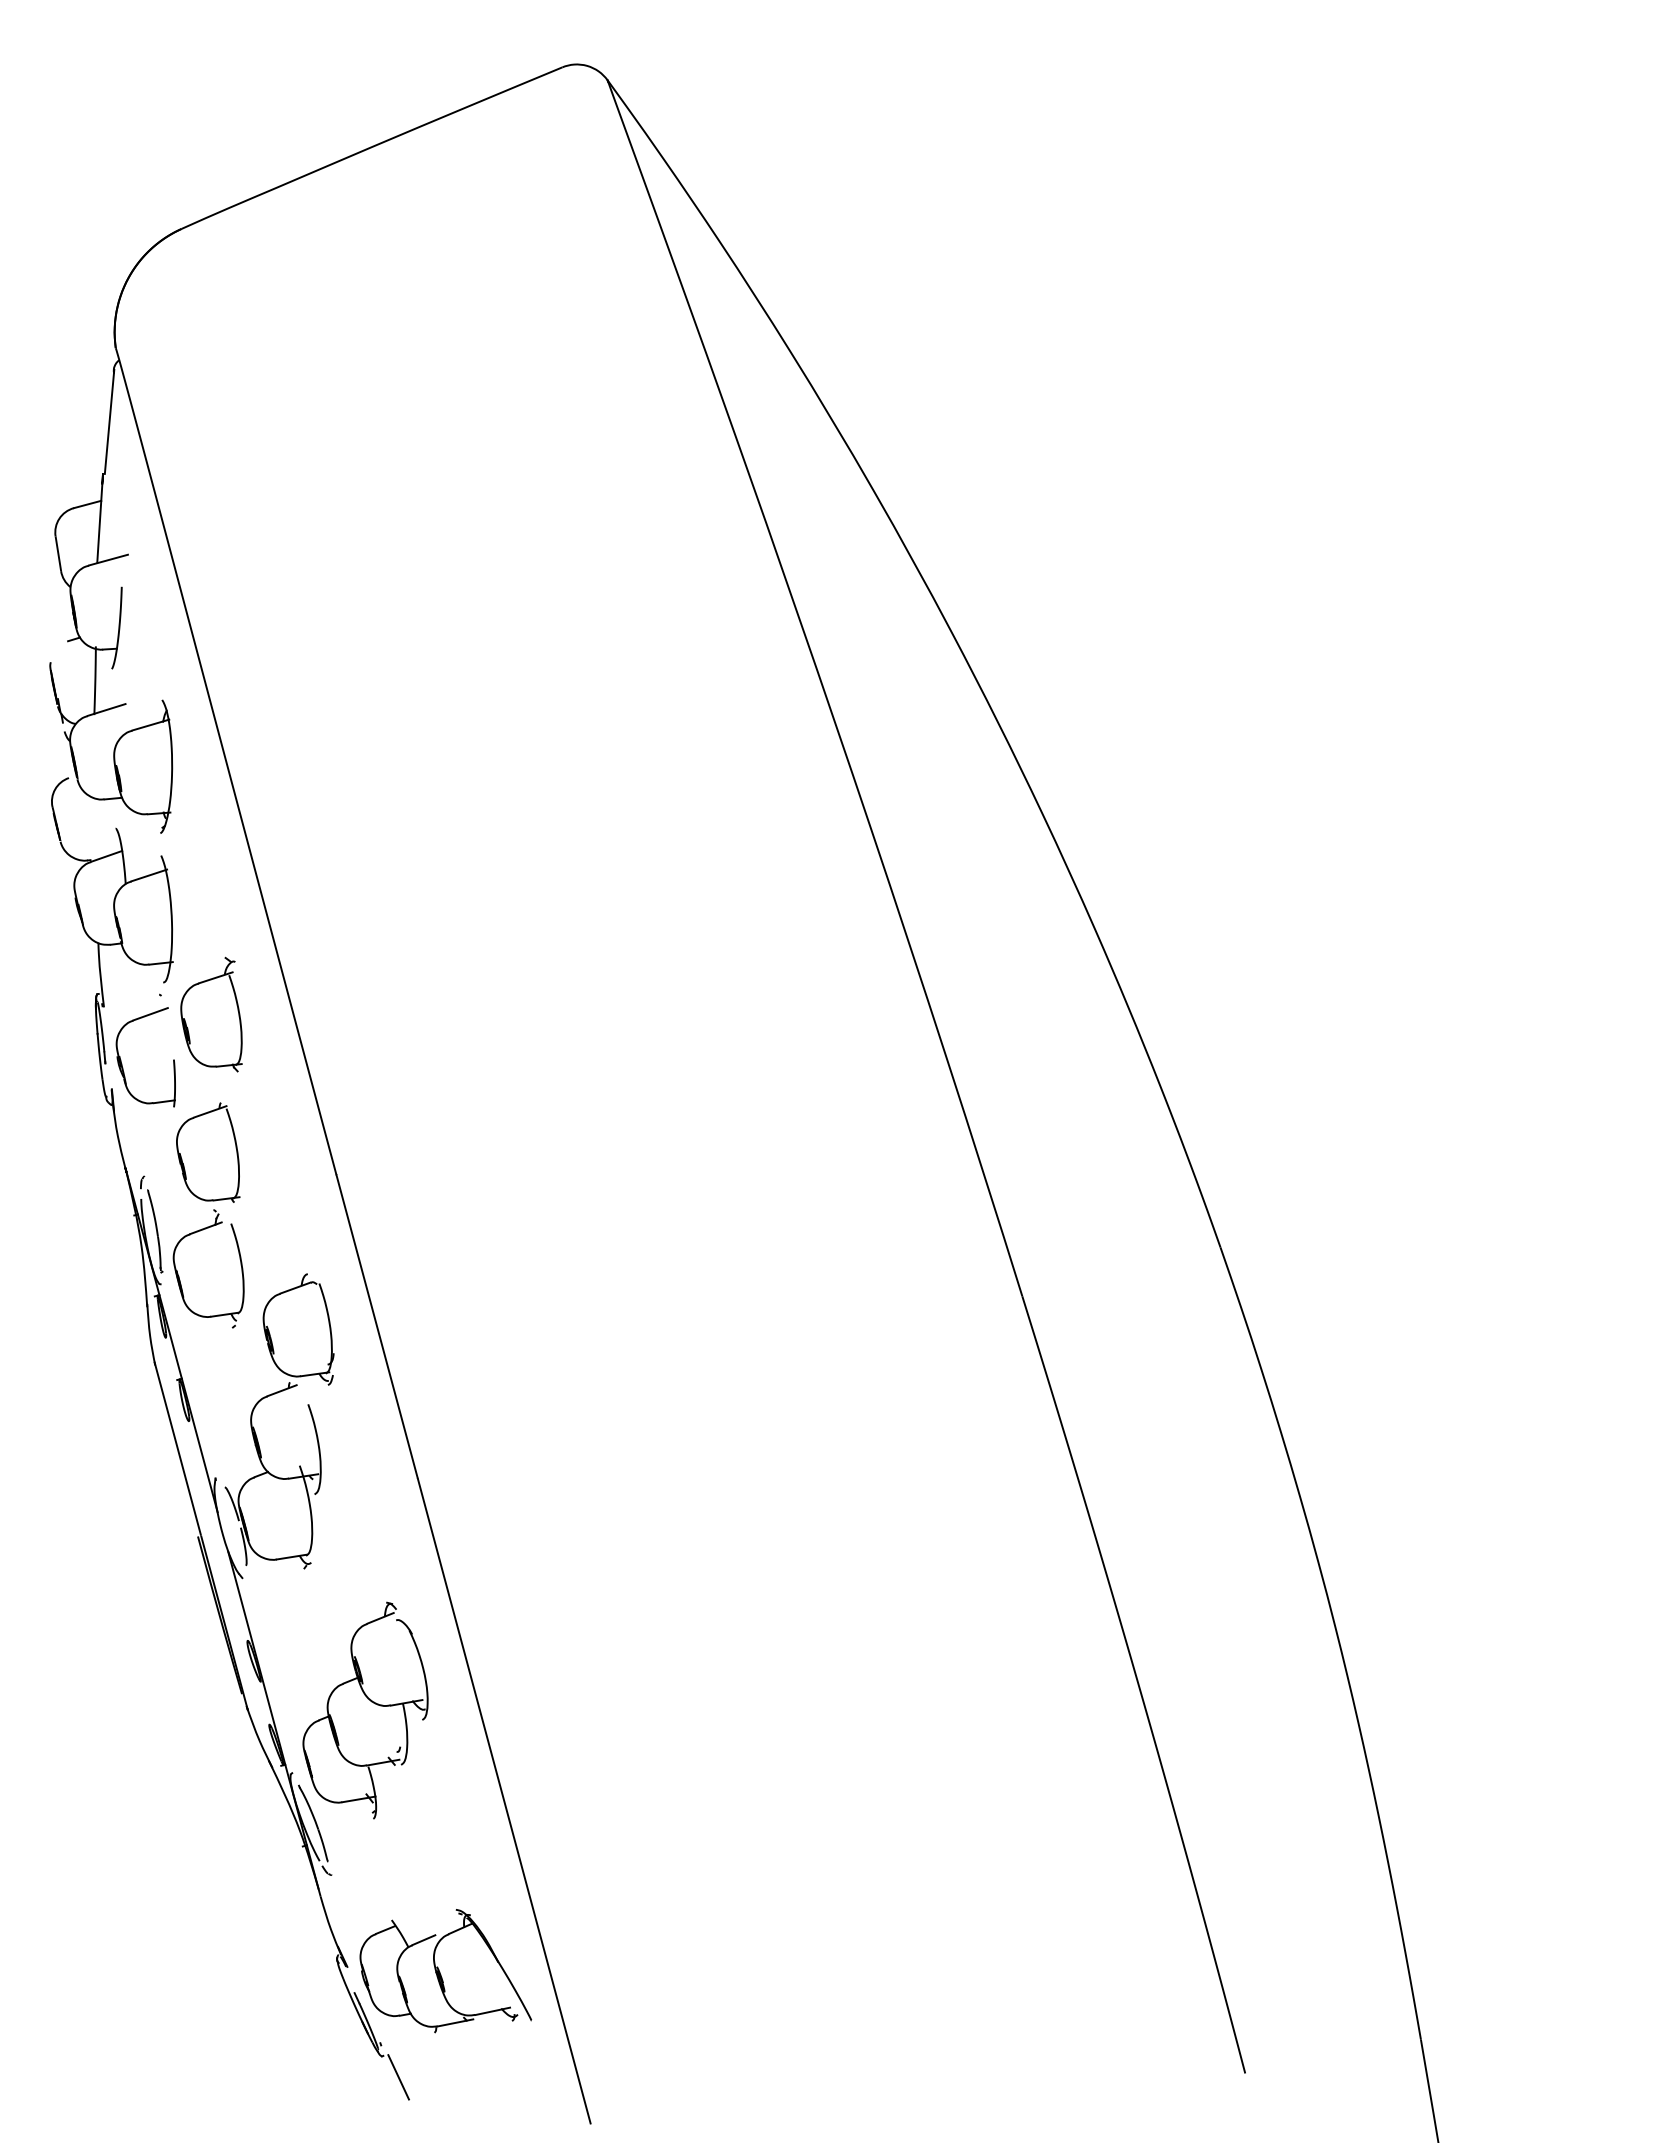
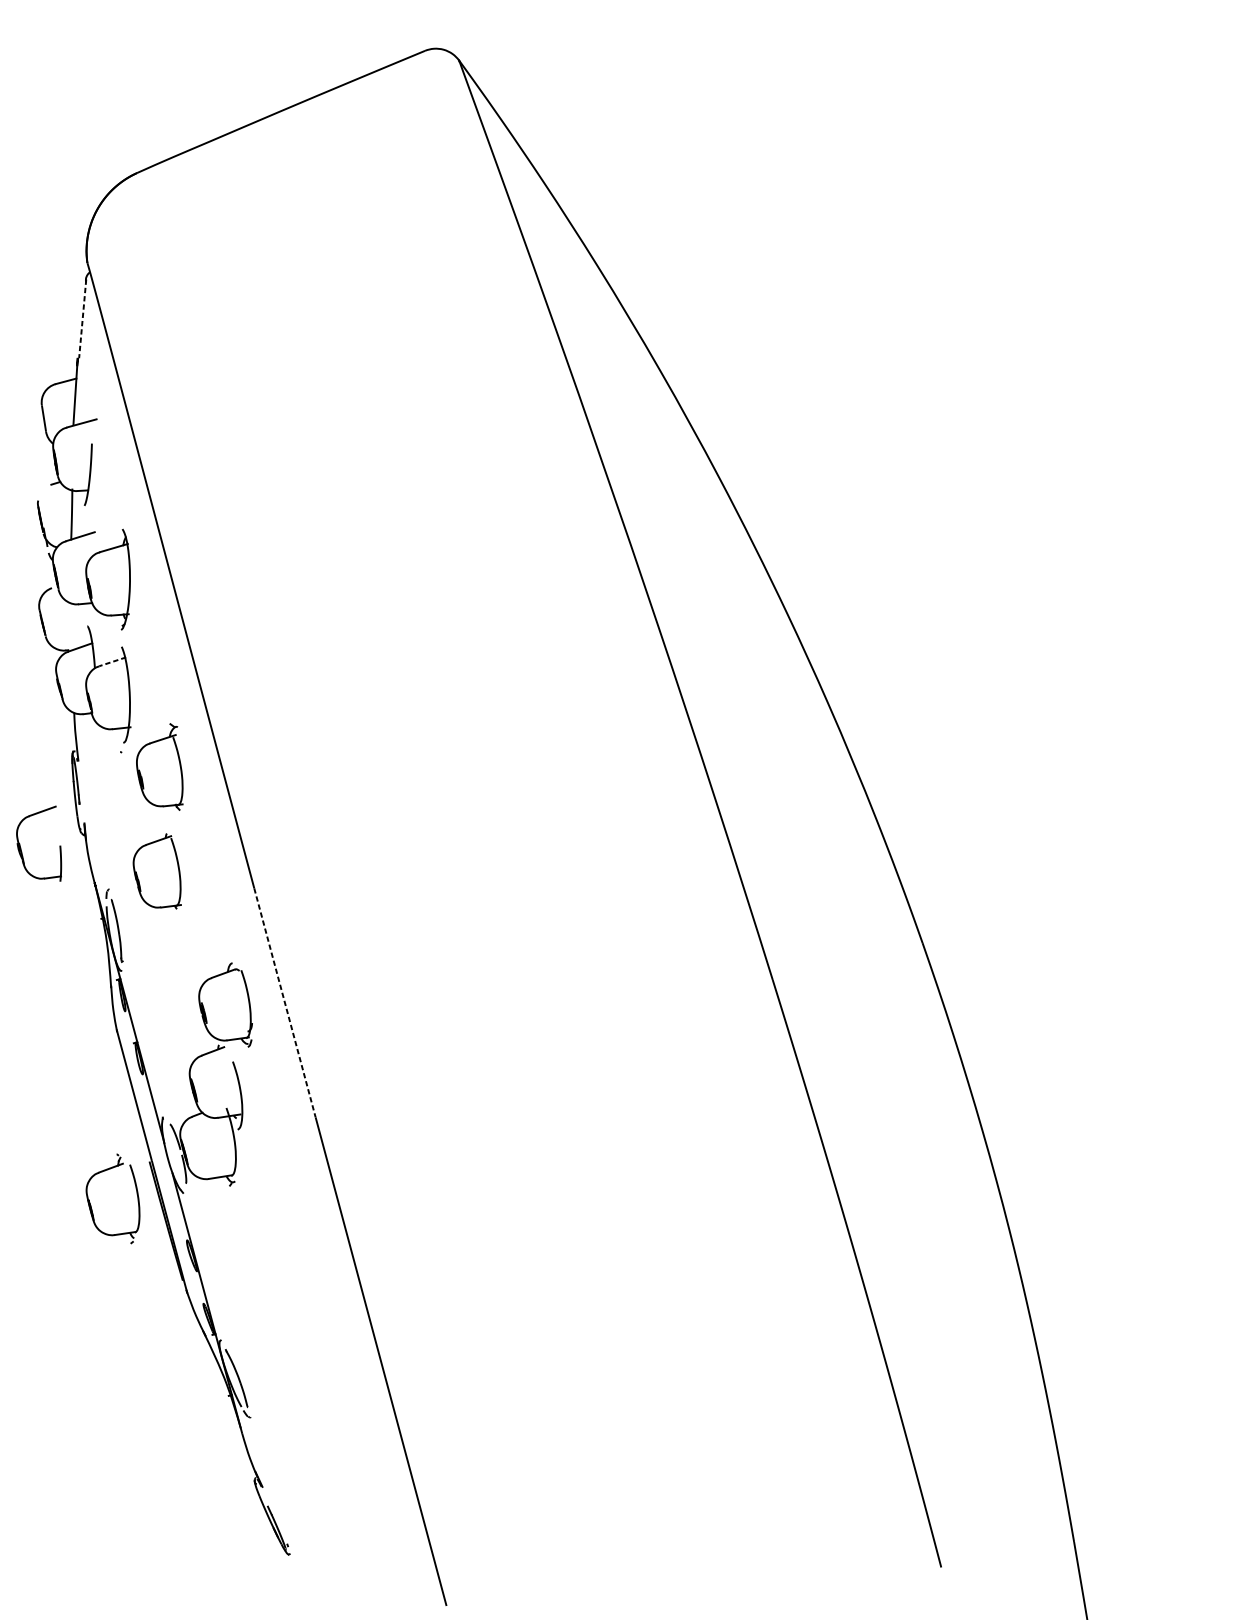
line: (109, 422) -> (82, 319), solid -> dashed
line: (149, 875) -> (112, 661), solid -> dashed
part: (122, 1063) -> (21, 848), moved
part: (179, 1276) -> (90, 1204), moved
line: (377, 1326) -> (285, 1002), solid -> dashed
part: (371, 1702) -> (280, 1287), removed
part: (445, 1971) -> (336, 1490), removed
line: (398, 2077) -> (301, 1570), removed

